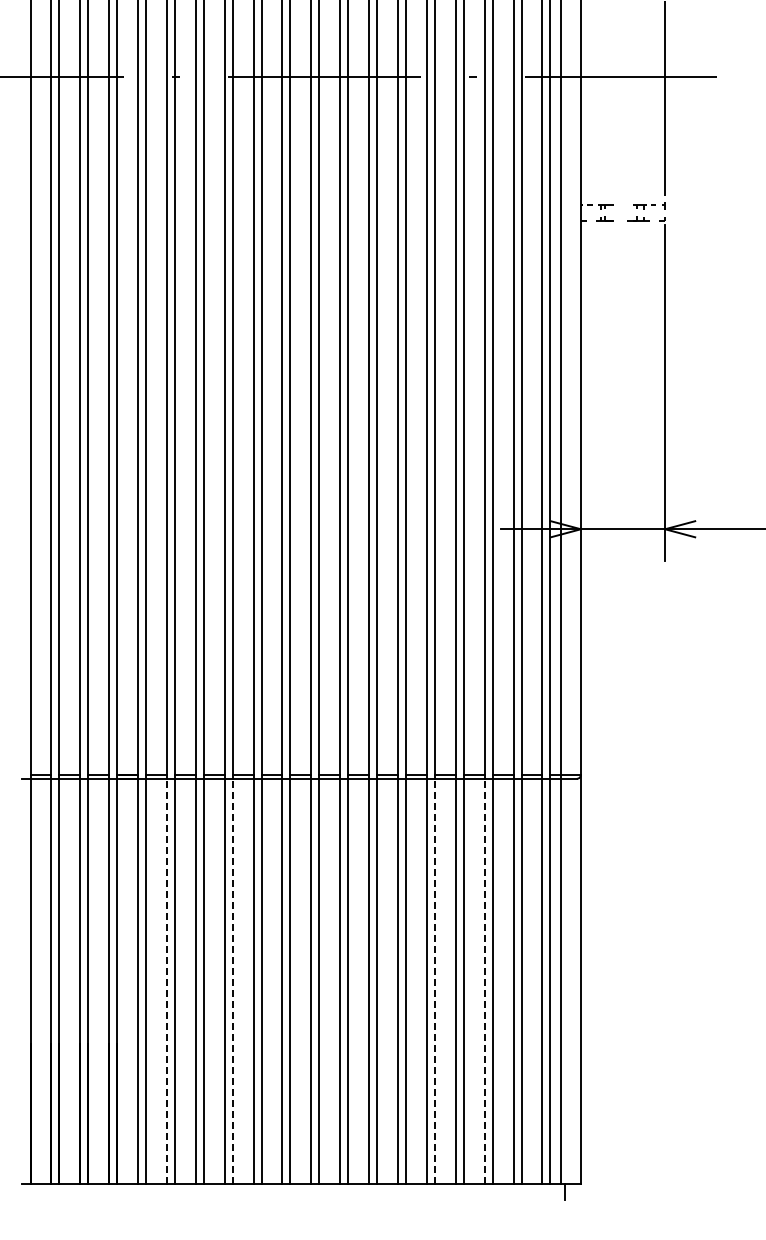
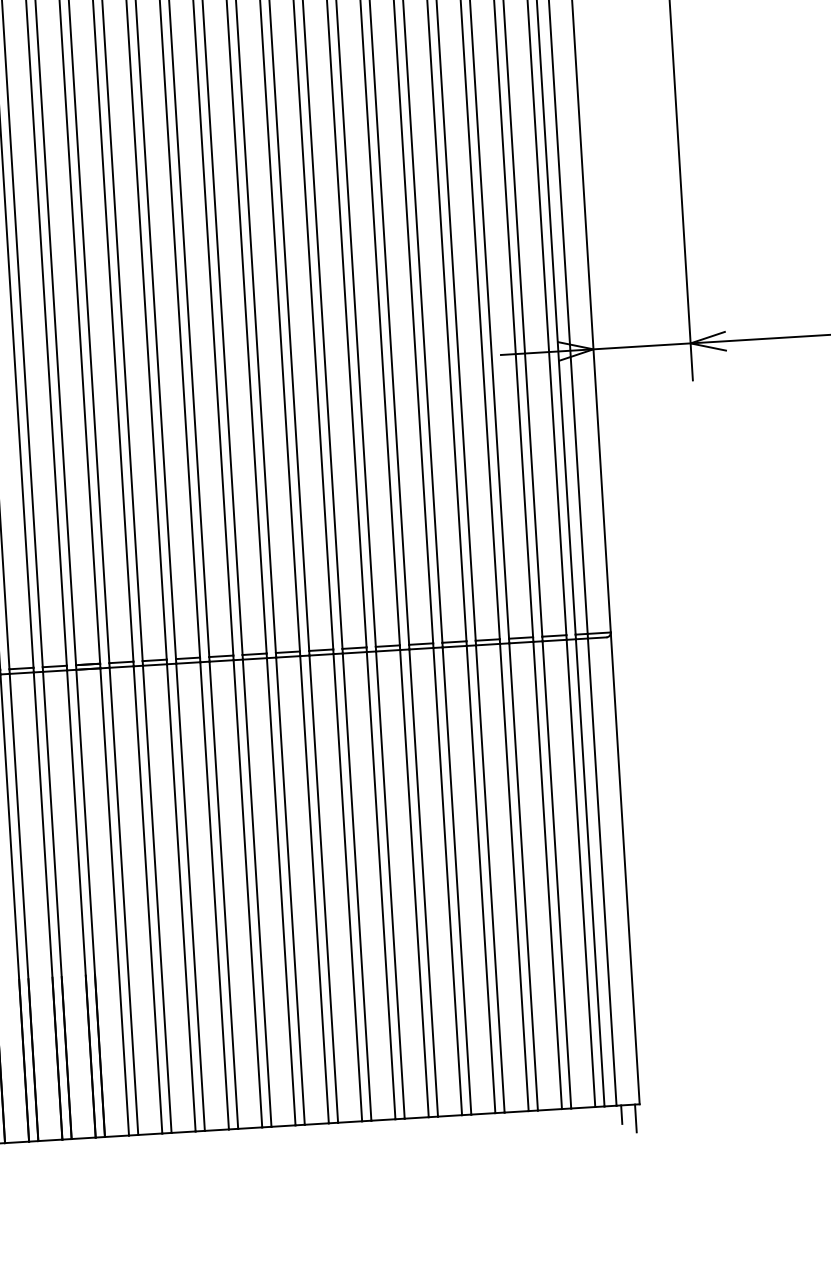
line: (166, 981) -> (147, 900), dashed -> solid
line: (232, 981) -> (223, 895), dashed -> solid
line: (434, 981) -> (456, 881), dashed -> solid
line: (484, 981) -> (514, 877), dashed -> solid
line: (576, 1196) -> (635, 1119), added

